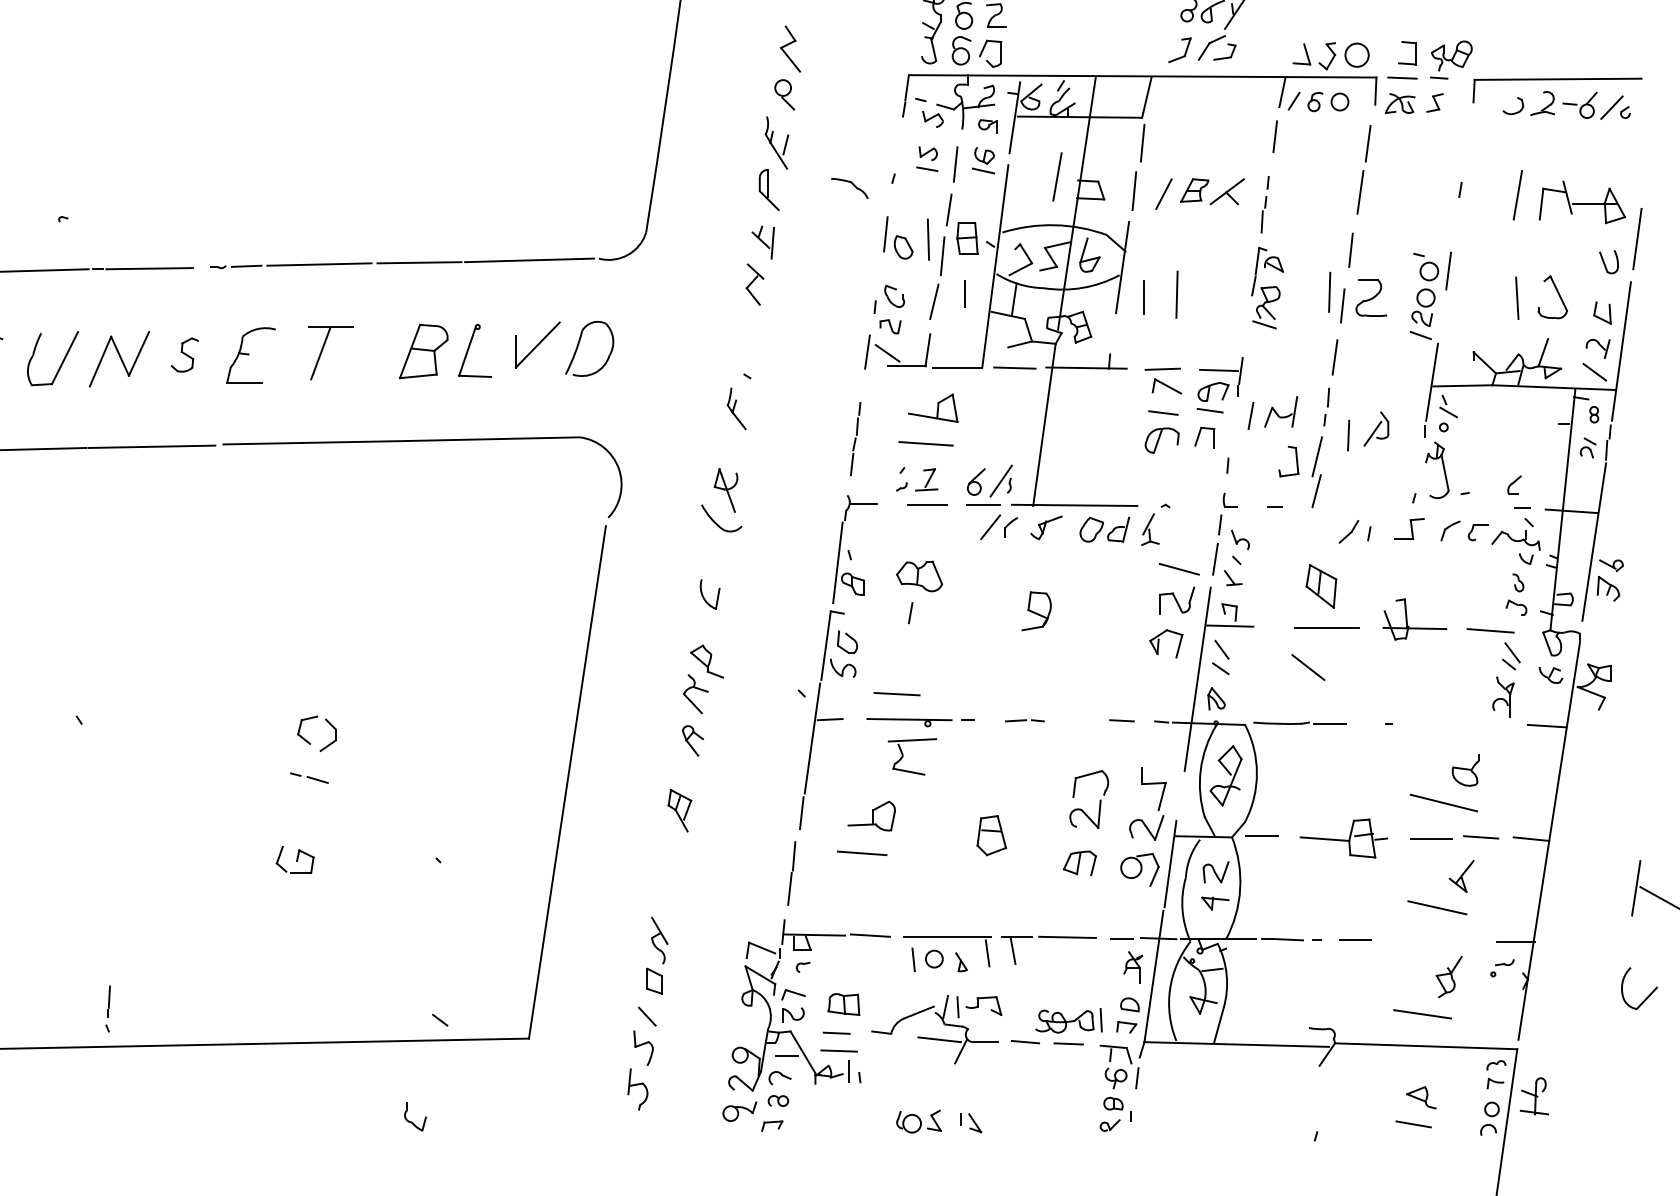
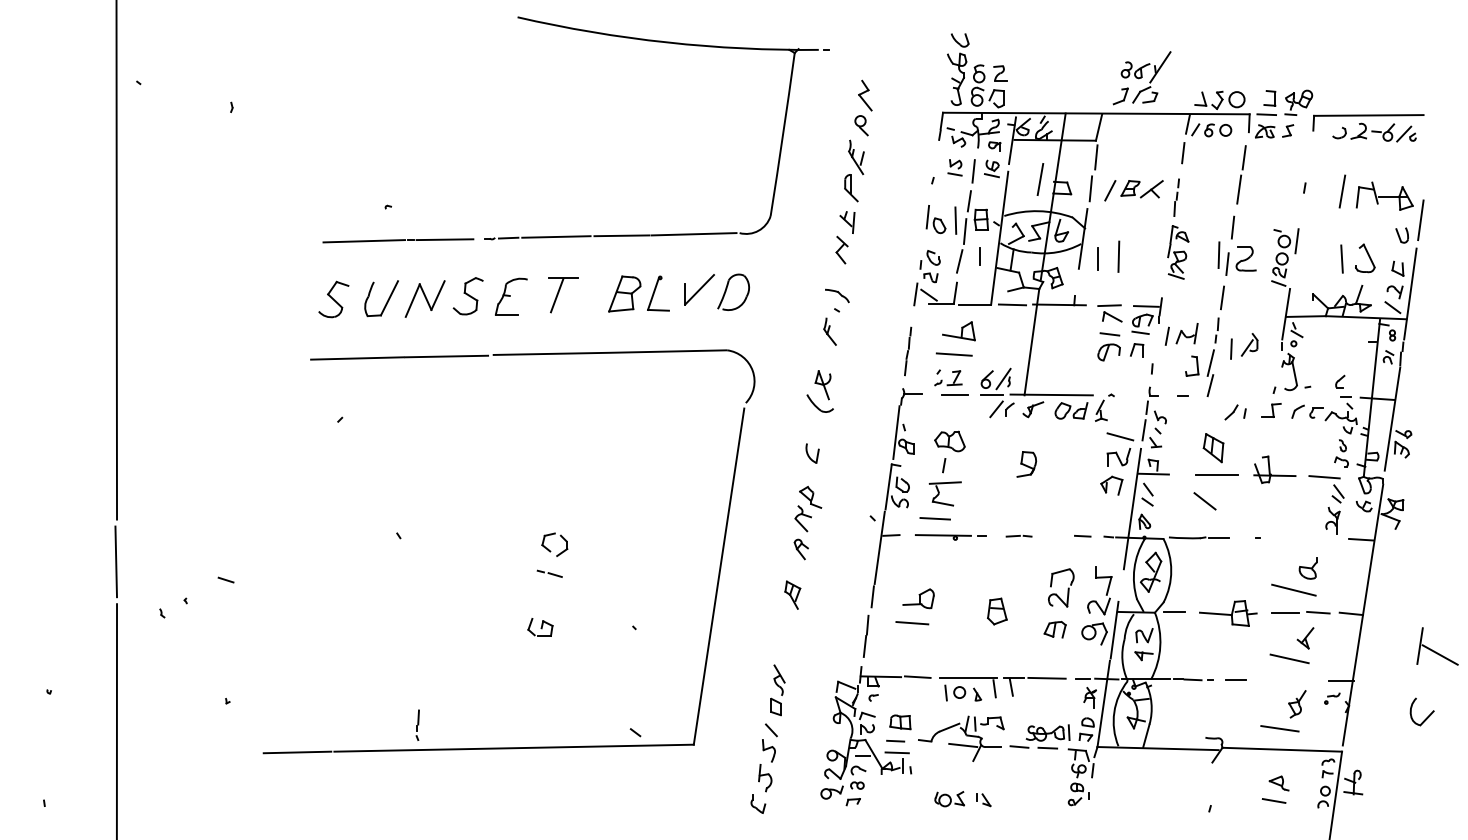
part: (850, 187) -> (837, 295), moved
part: (183, 355) -> (467, 296), size x1.67
part: (911, 756) -> (944, 493), moved
part: (415, 1116) -> (758, 803), moved

